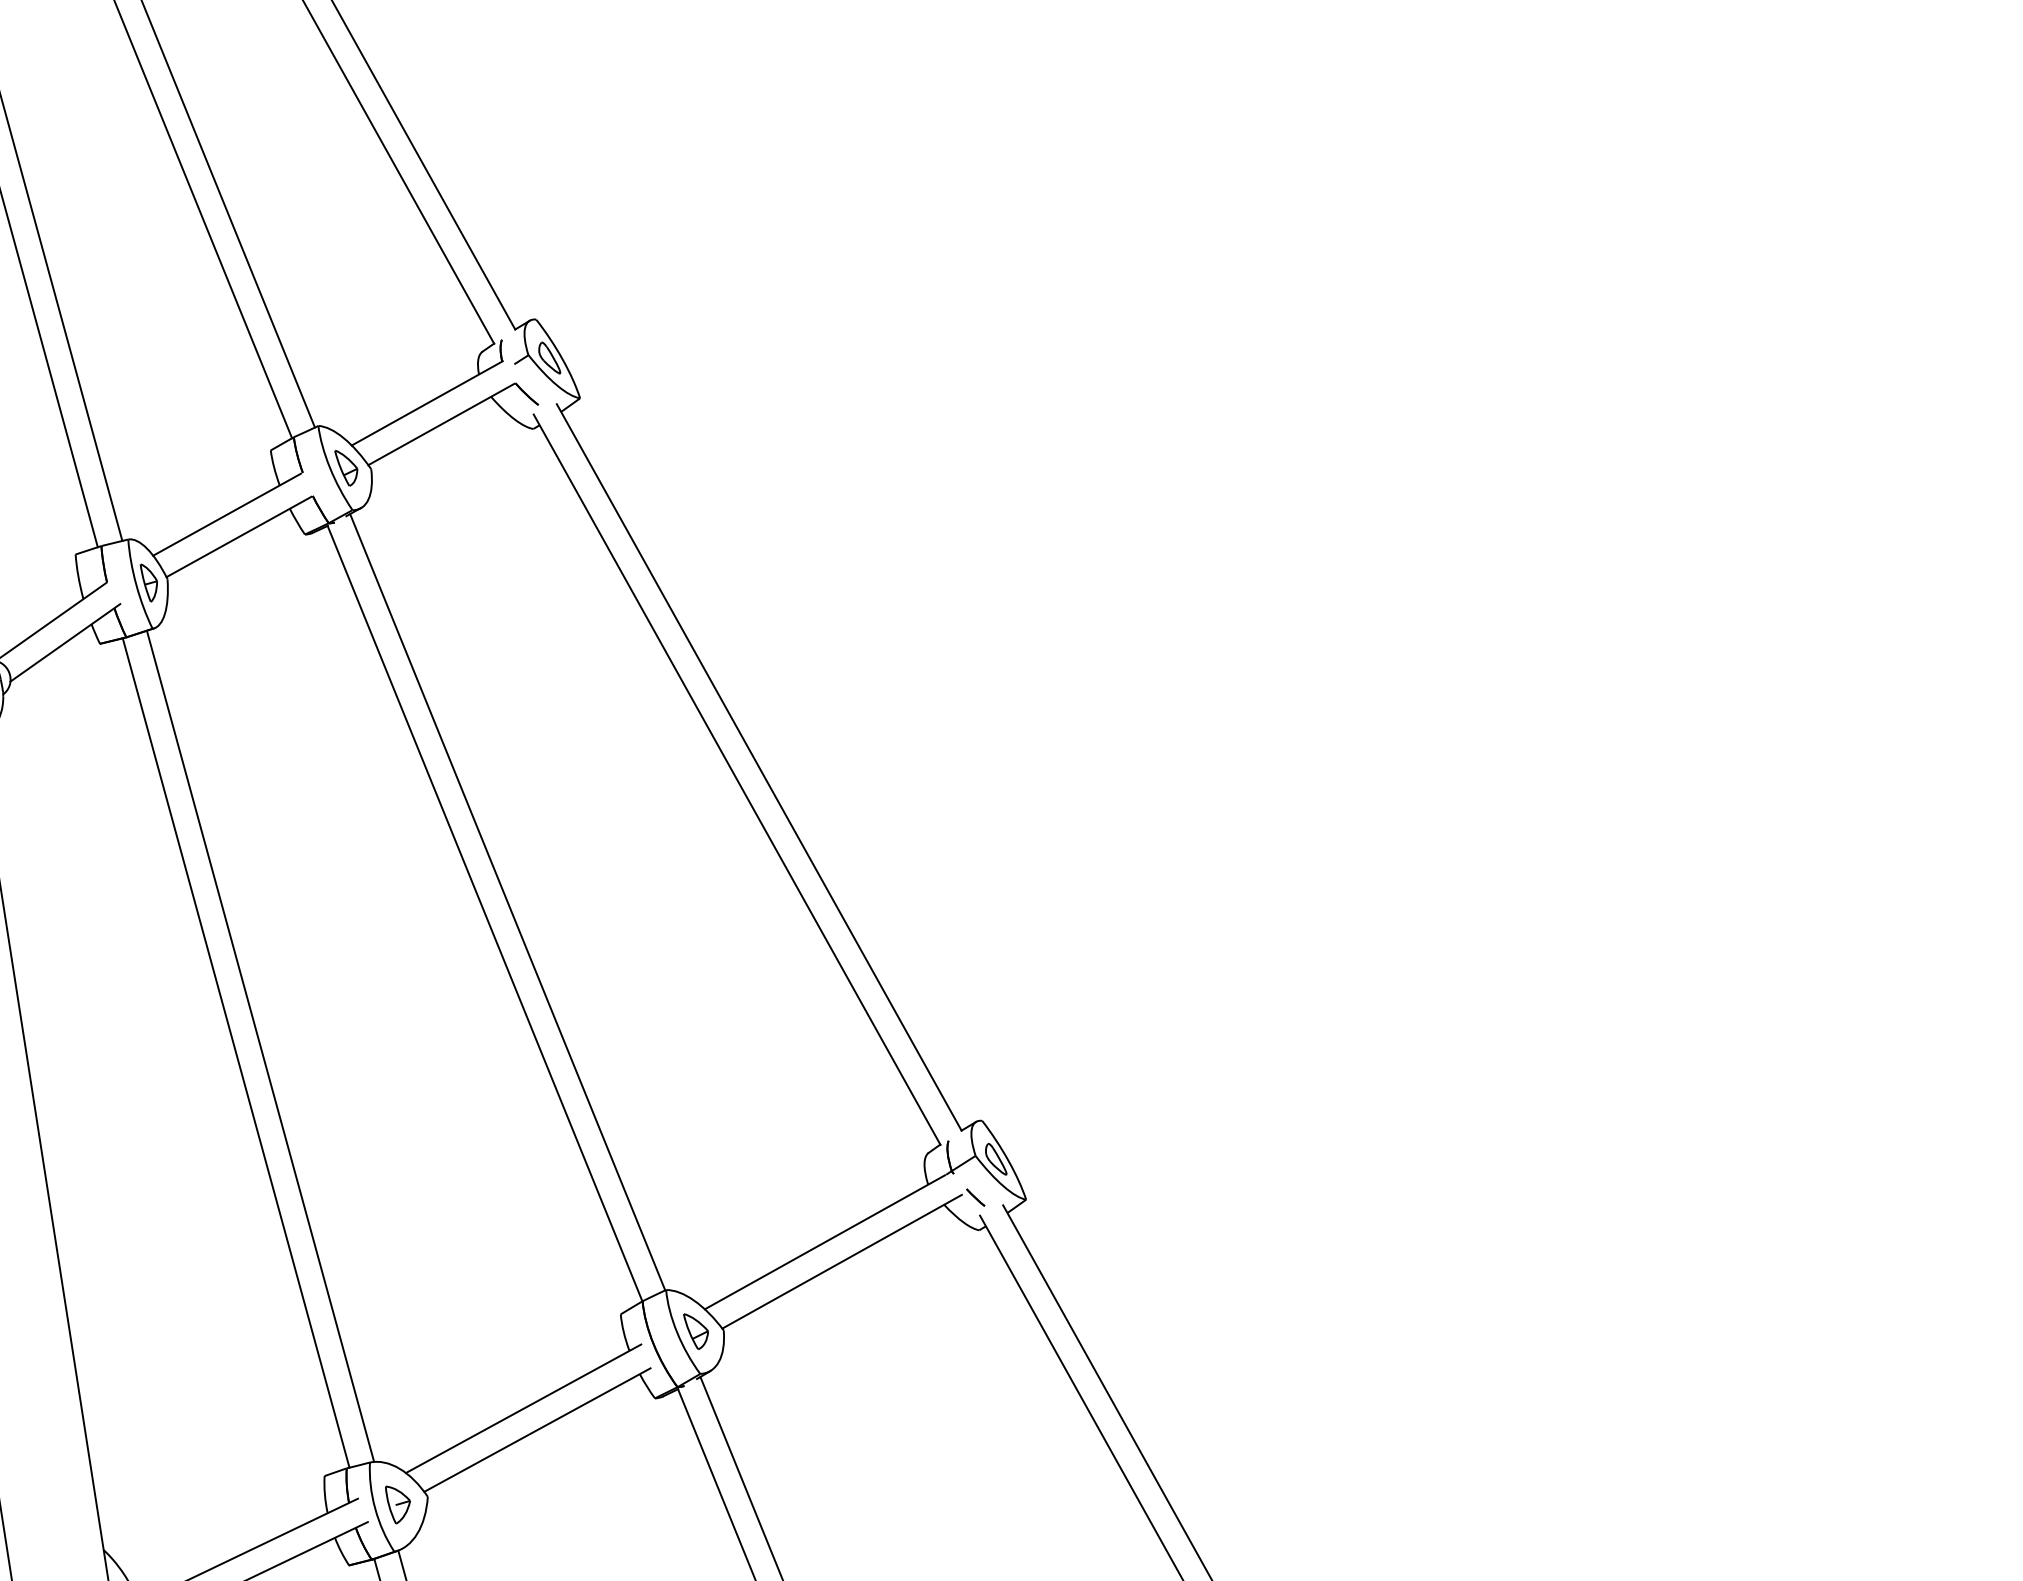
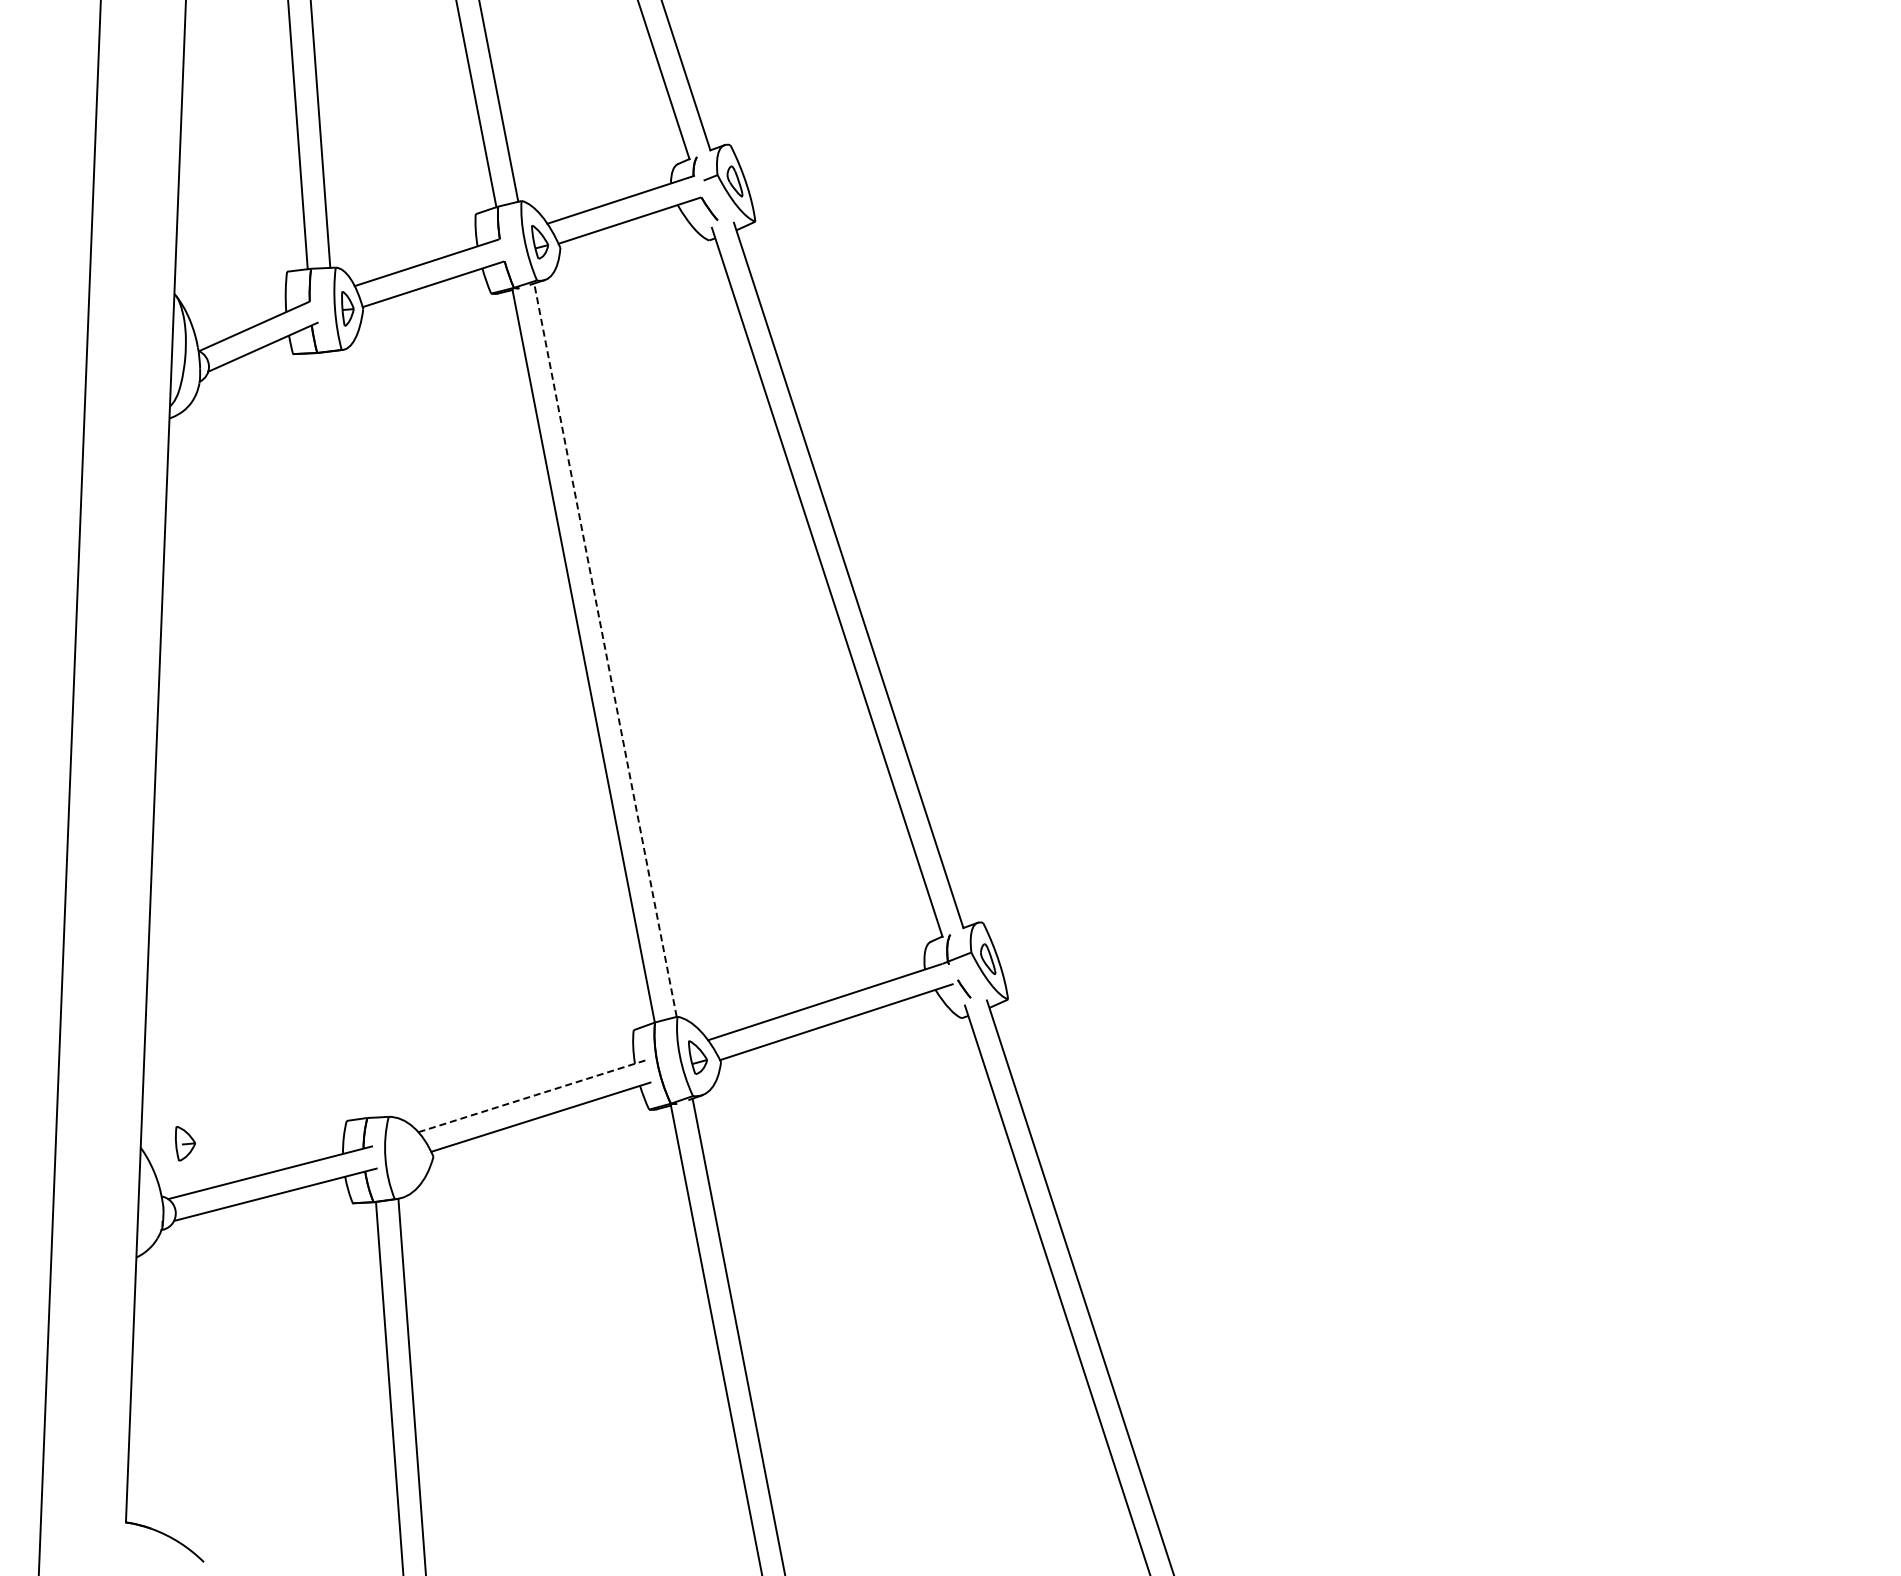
line: (507, 901) -> (605, 649), solid -> dashed
line: (260, 1045) -> (364, 733), removed
line: (235, 1053) -> (341, 735), removed
line: (523, 1409) -> (532, 1096), solid -> dashed
part: (399, 1503) -> (185, 1143), moved

